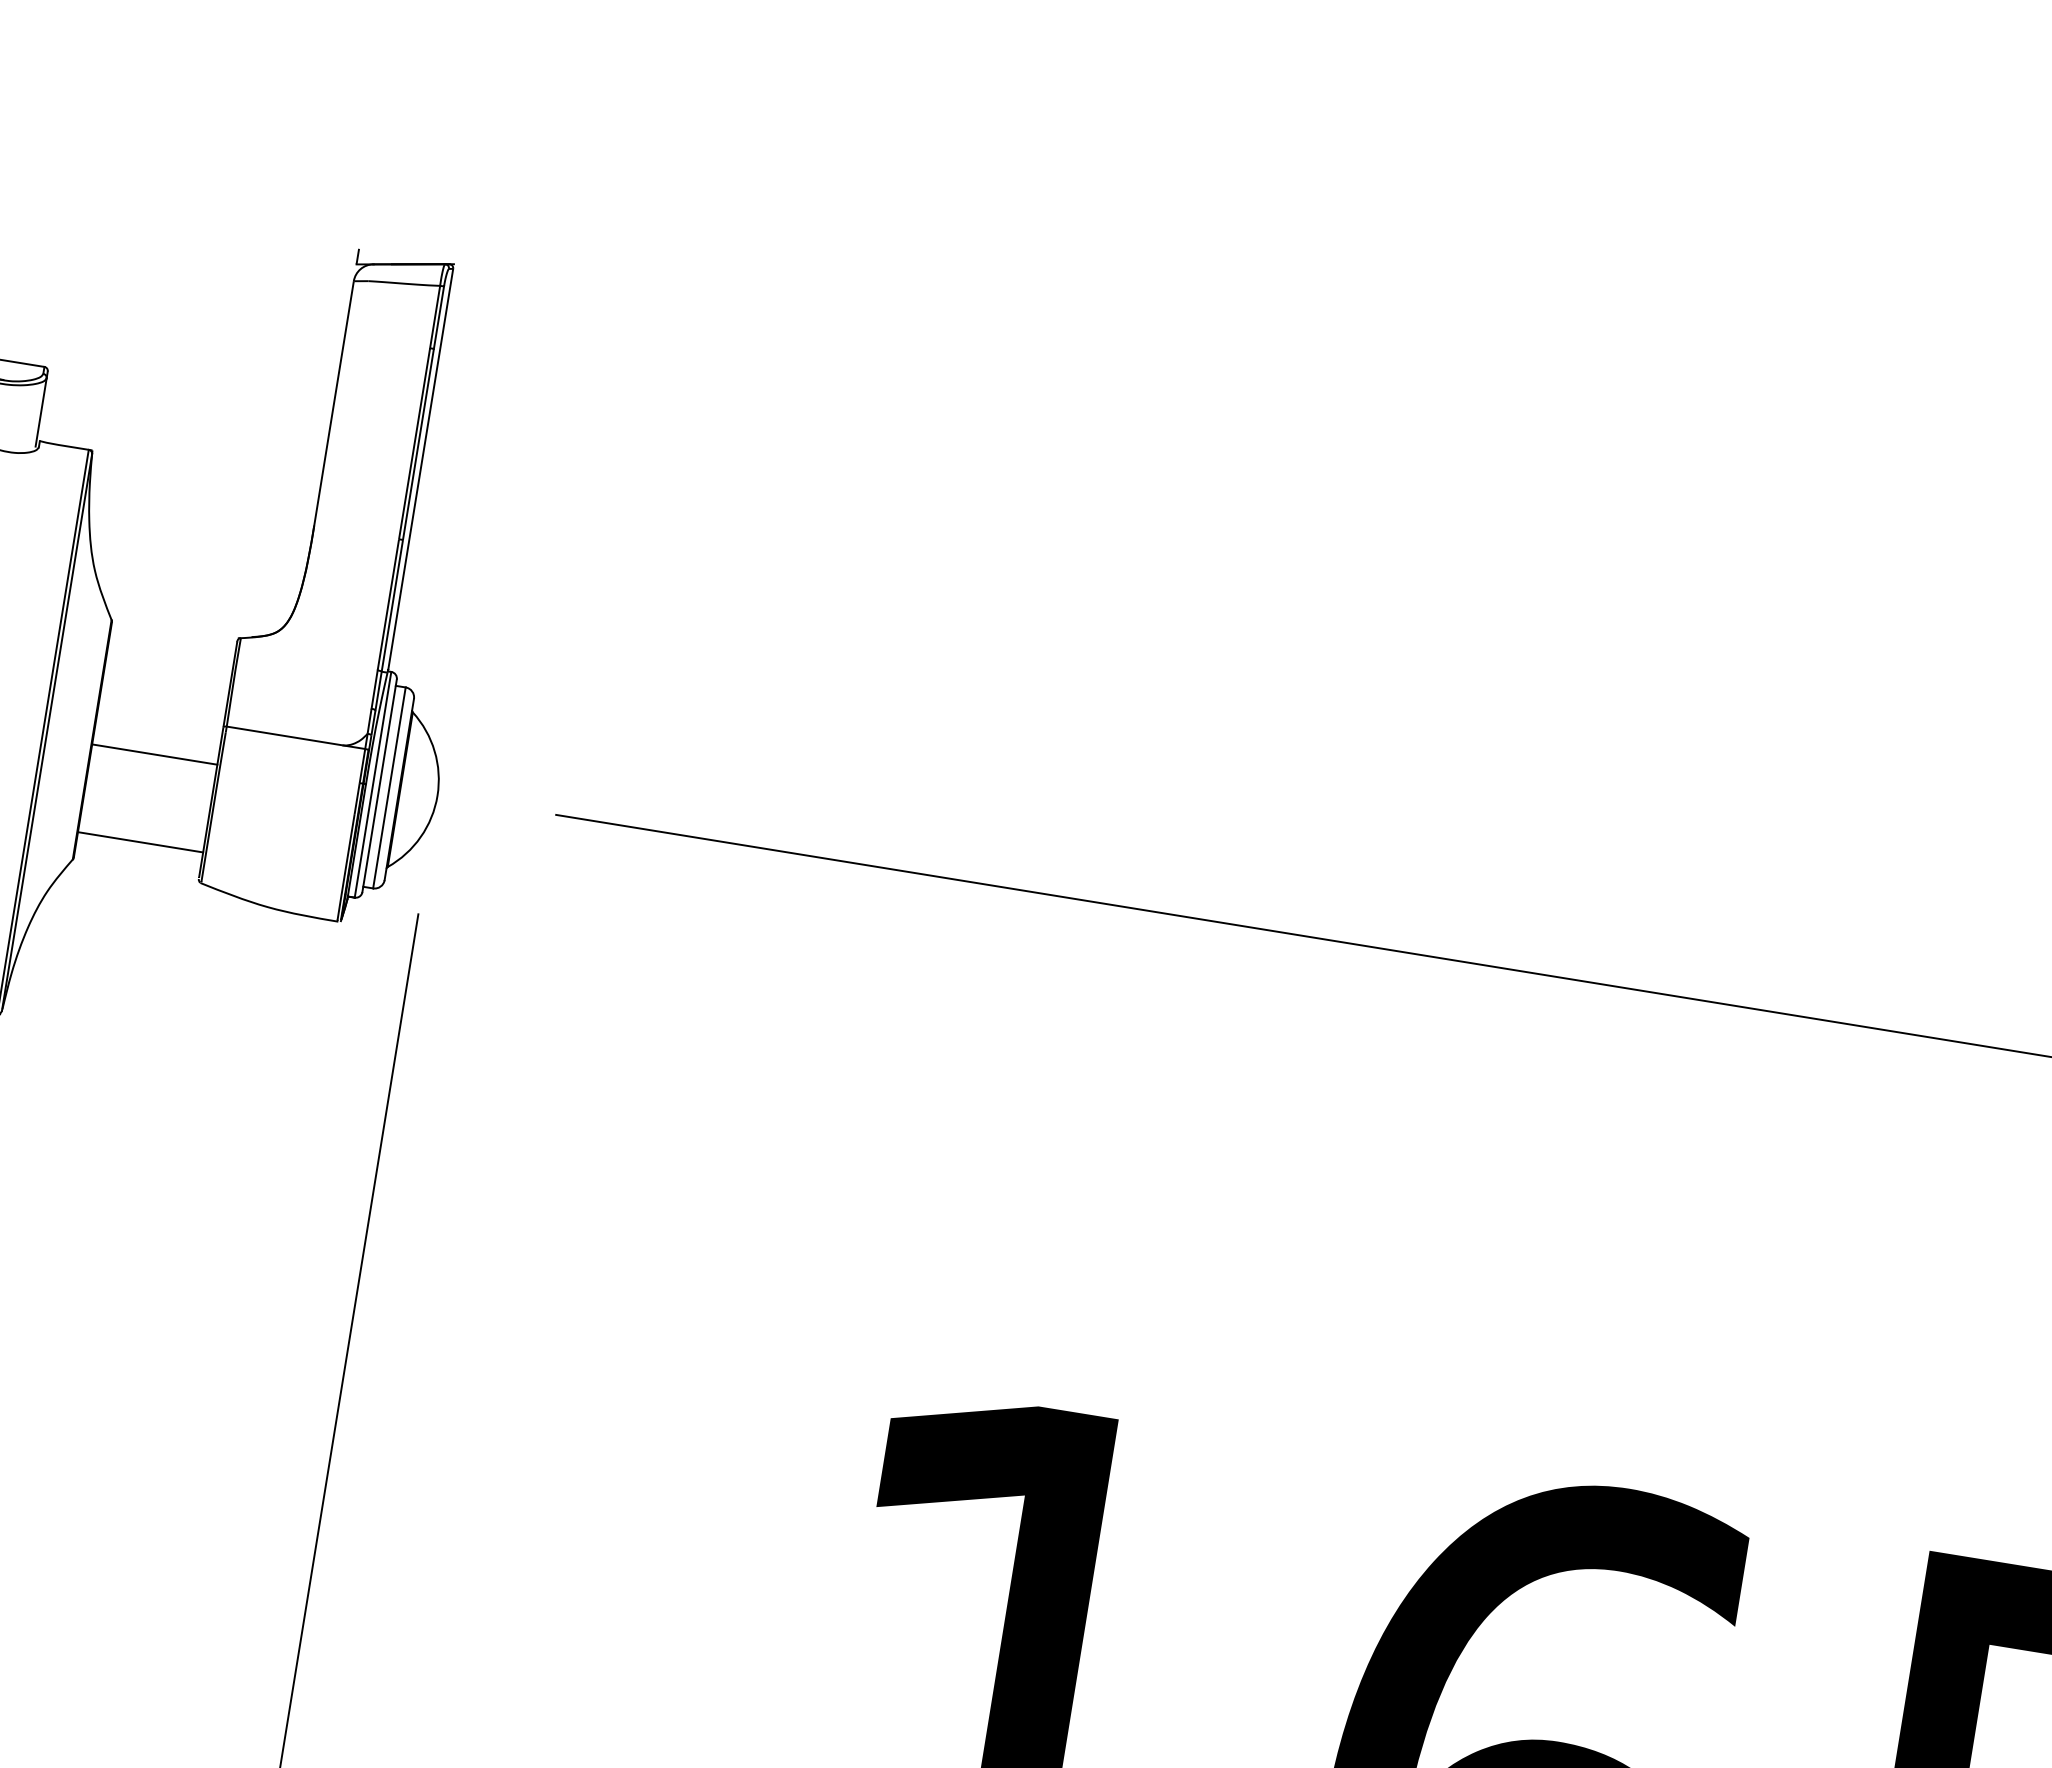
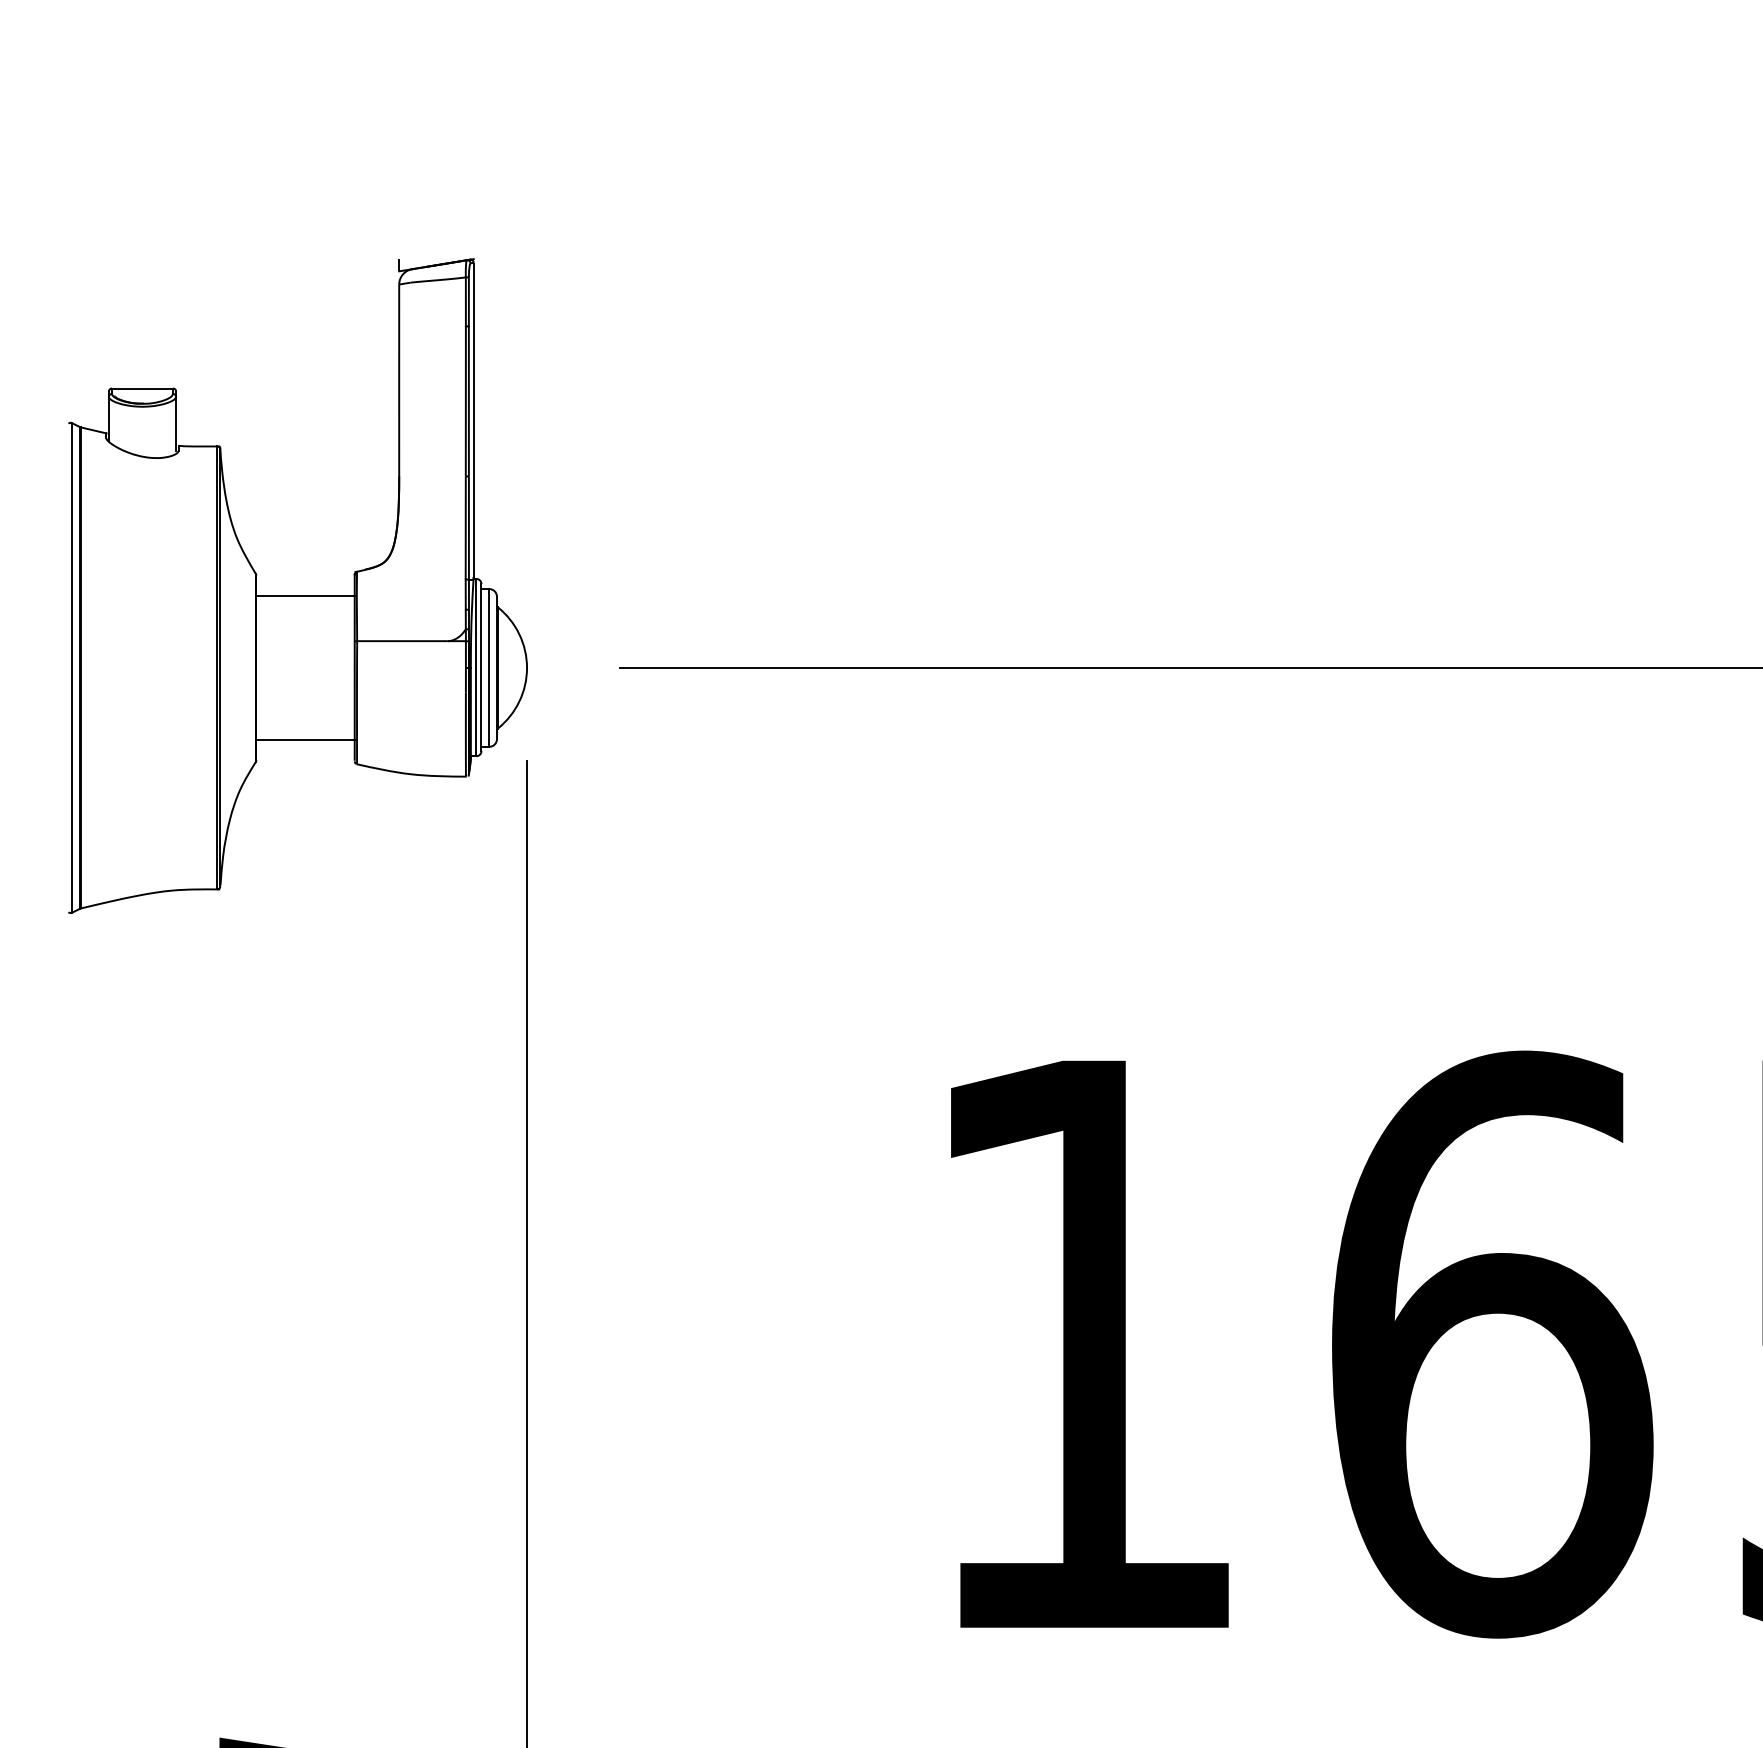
line: (154, 754) -> (305, 595), moved

